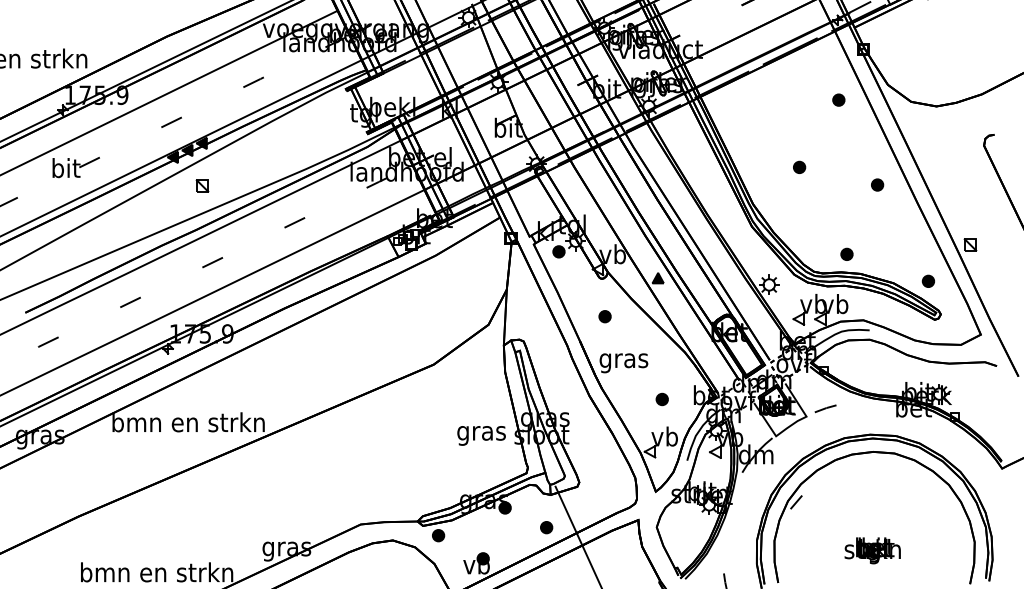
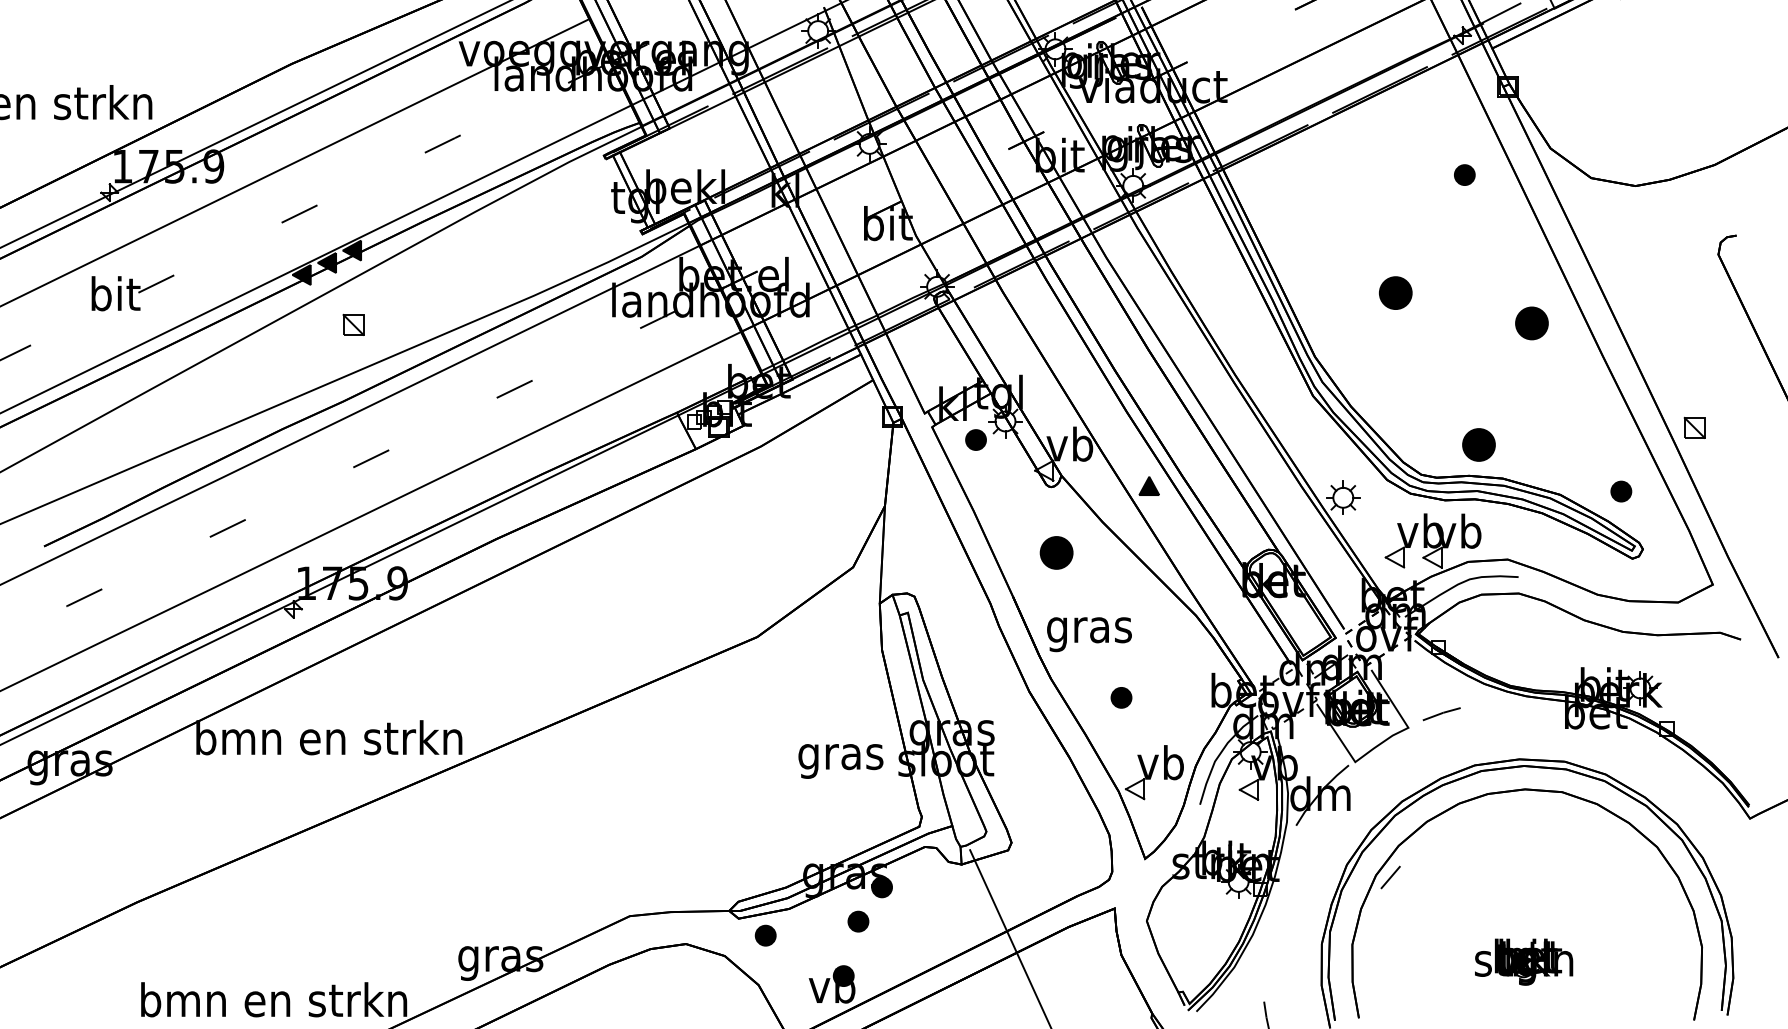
part: (799, 166) -> (1396, 290), size x1.6
part: (877, 184) -> (1532, 322), size x1.6
part: (846, 253) -> (1478, 442), size x1.6
part: (604, 316) -> (1055, 552), size x1.6
part: (661, 399) -> (1120, 697), moved
part: (546, 527) -> (858, 921), moved

